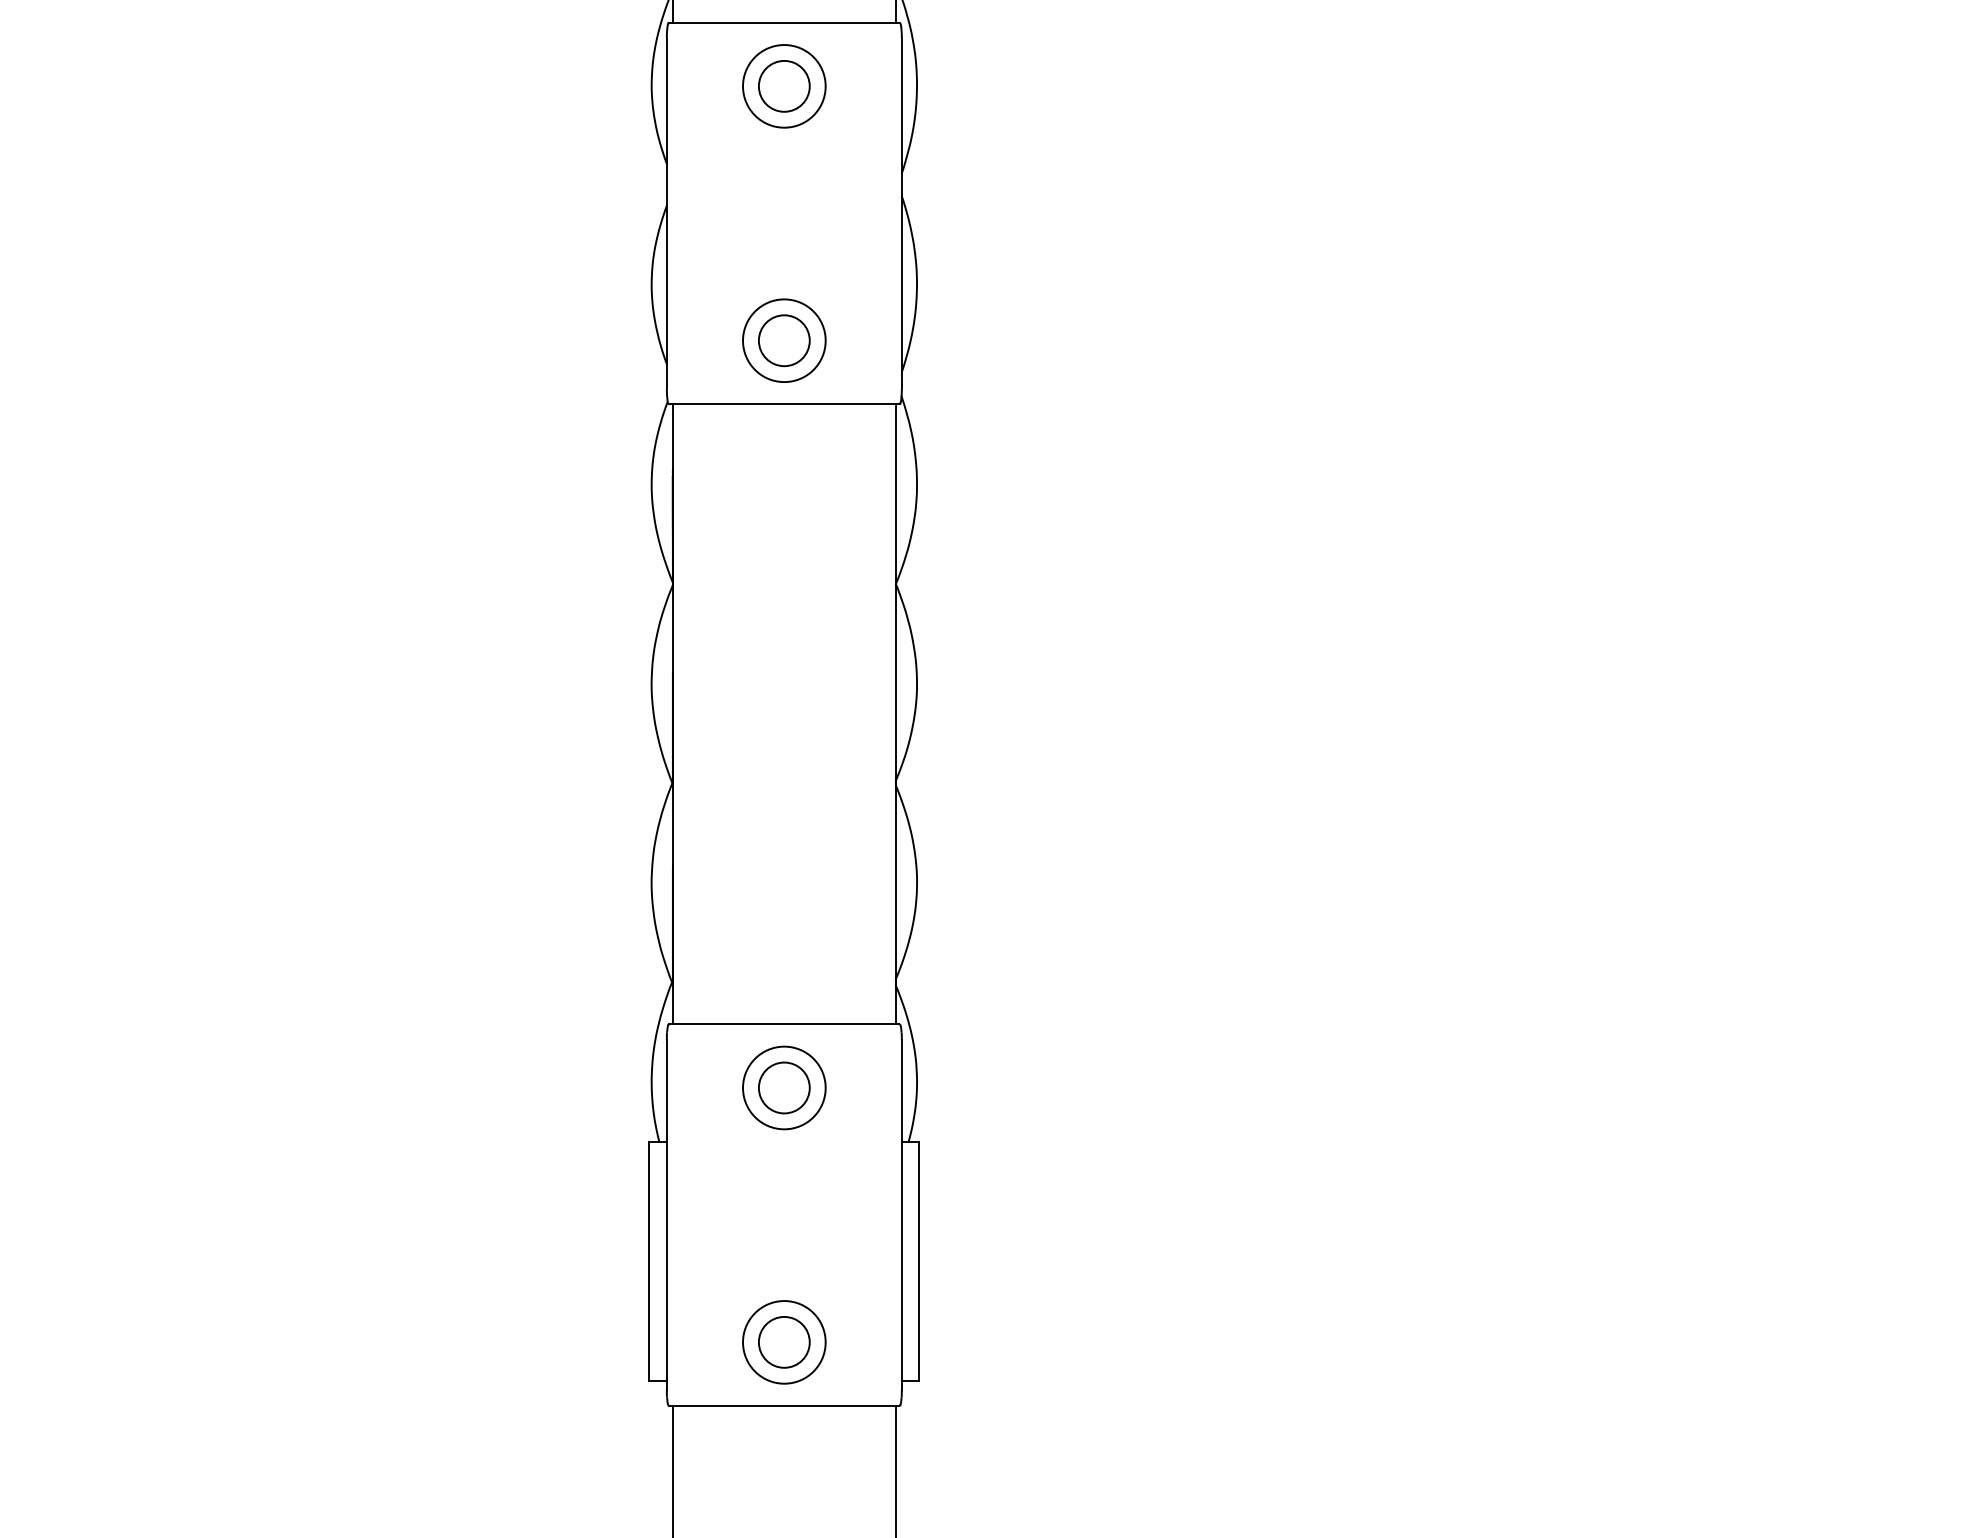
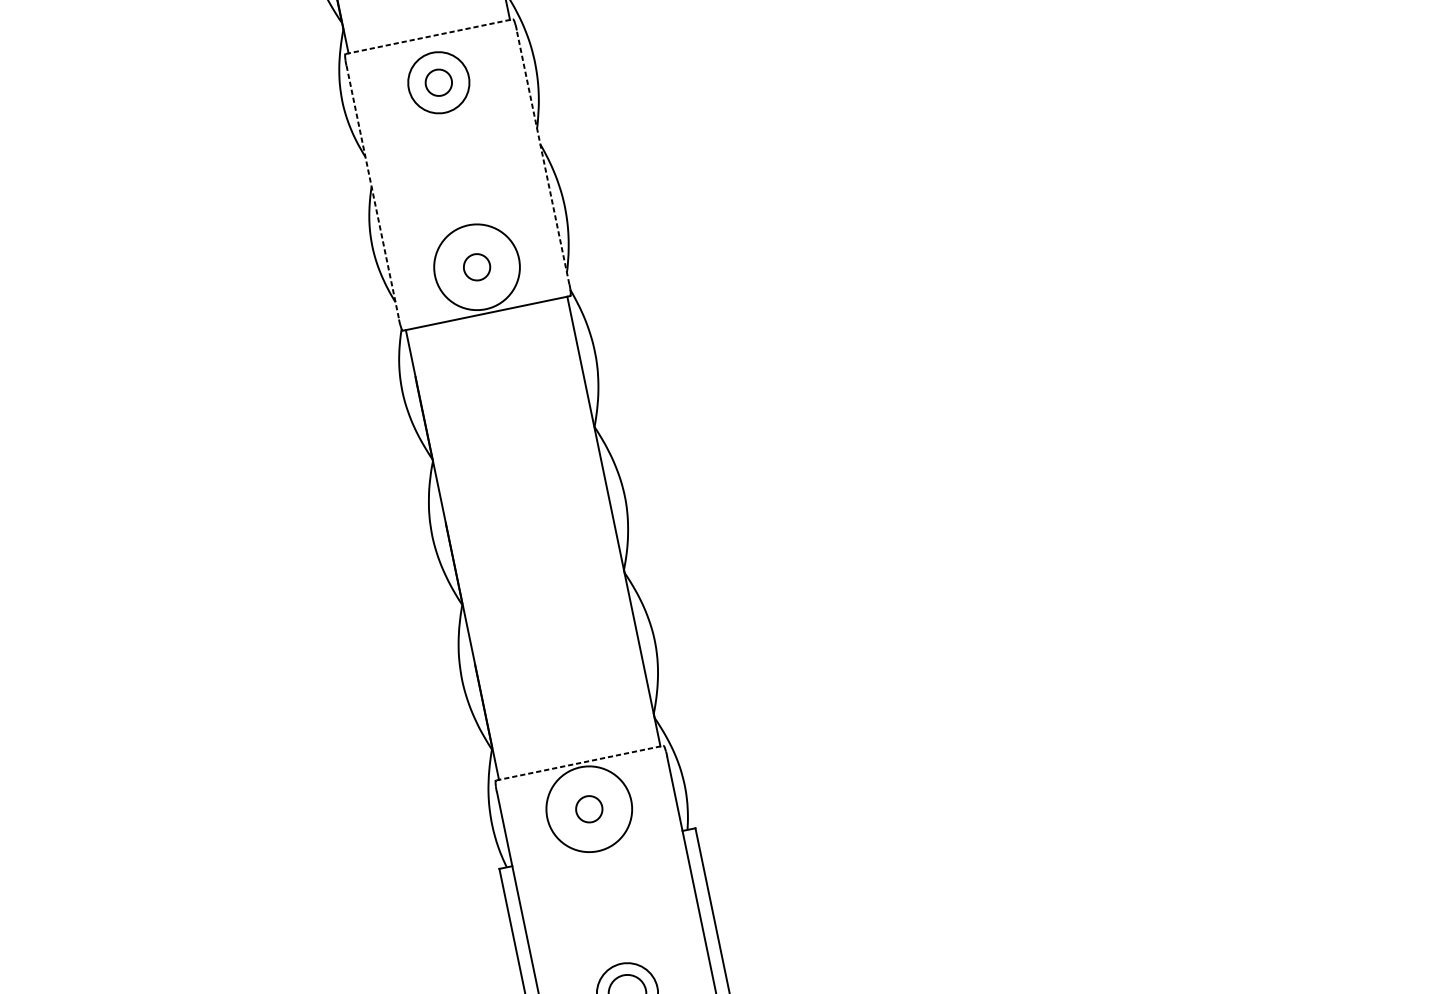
line: (784, 22) -> (429, 36), solid -> dashed
circle: (783, 85) -> (438, 82), size x0.7
line: (667, 213) -> (373, 192), solid -> dashed
line: (901, 213) -> (542, 157), solid -> dashed
circle: (783, 340) -> (476, 267), size x0.7
circle: (784, 340) -> (477, 267), size x1.4
line: (784, 1024) -> (579, 763), solid -> dashed
circle: (783, 1087) -> (588, 809), size x0.7
circle: (784, 1087) -> (589, 808), size x1.4

